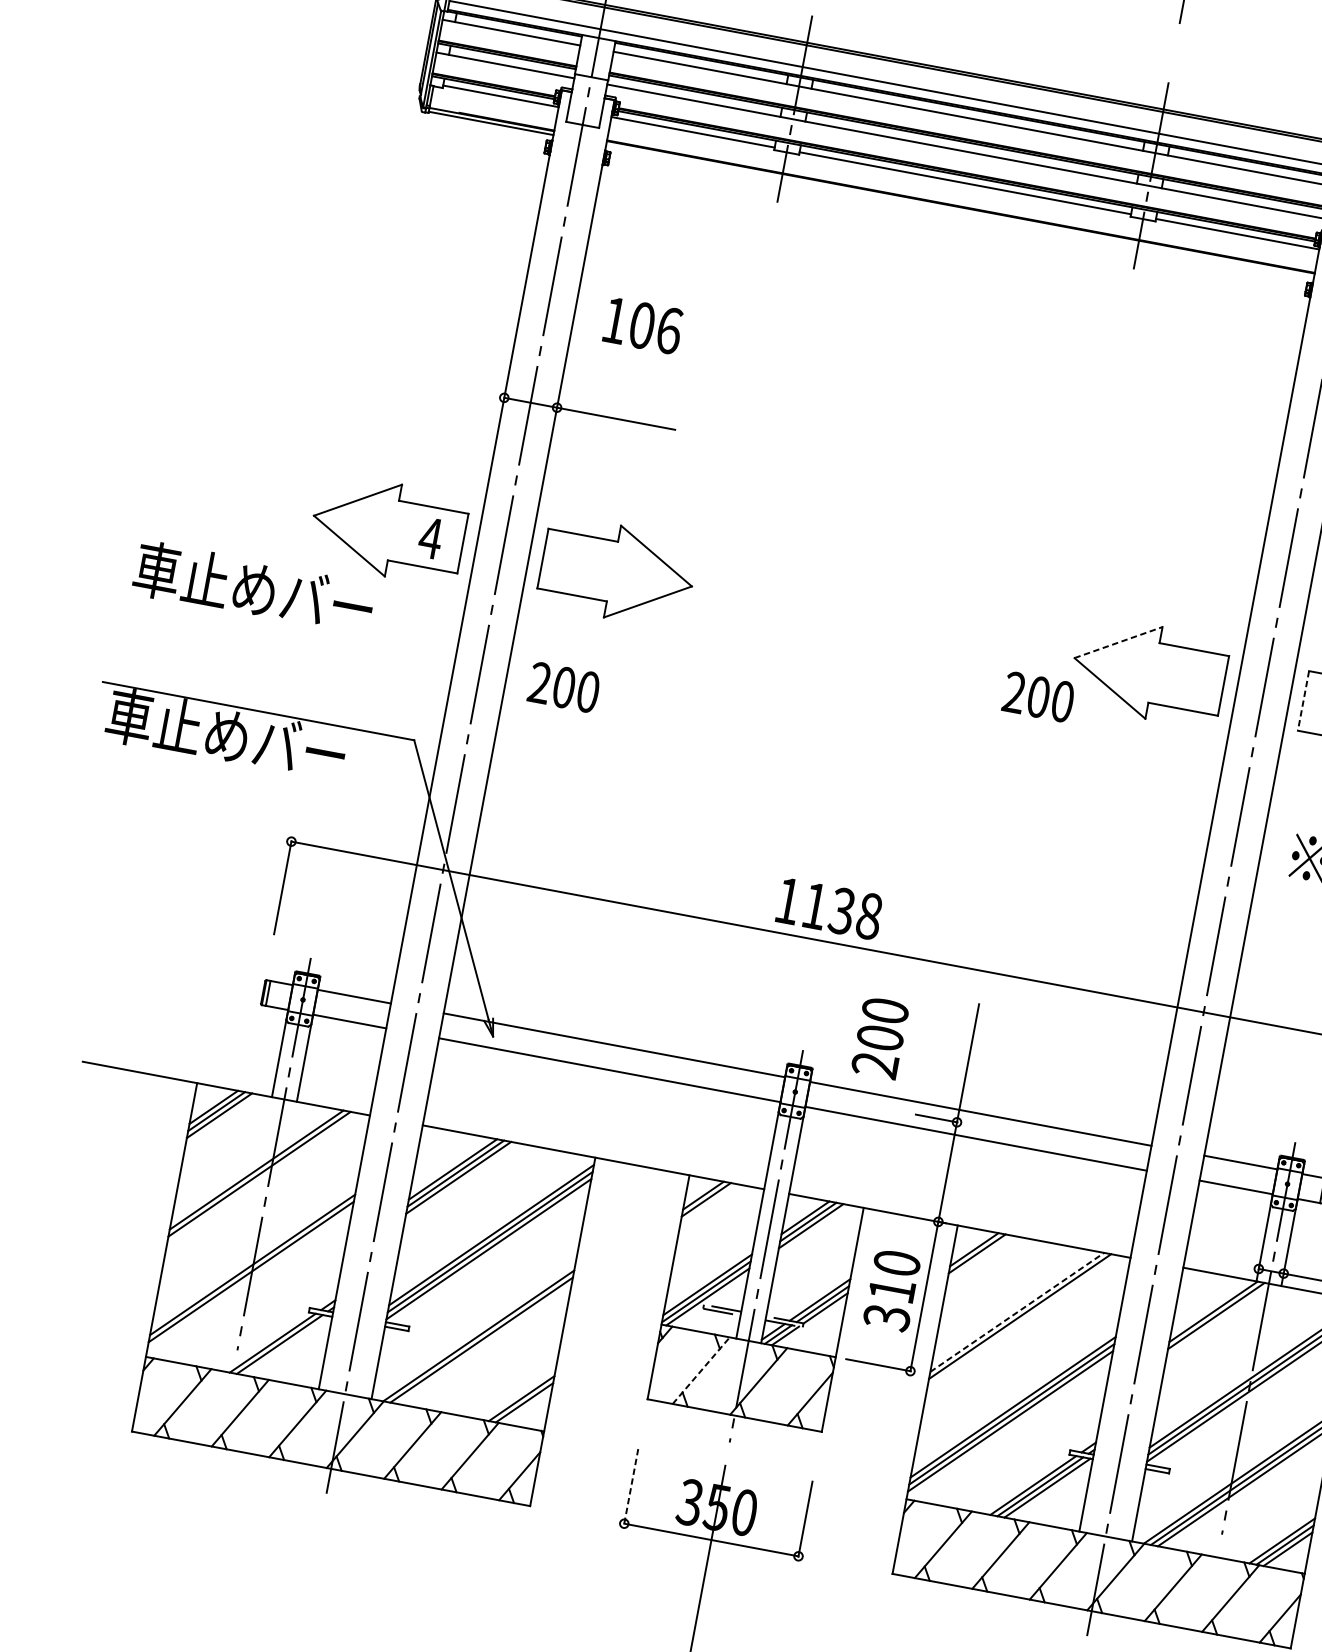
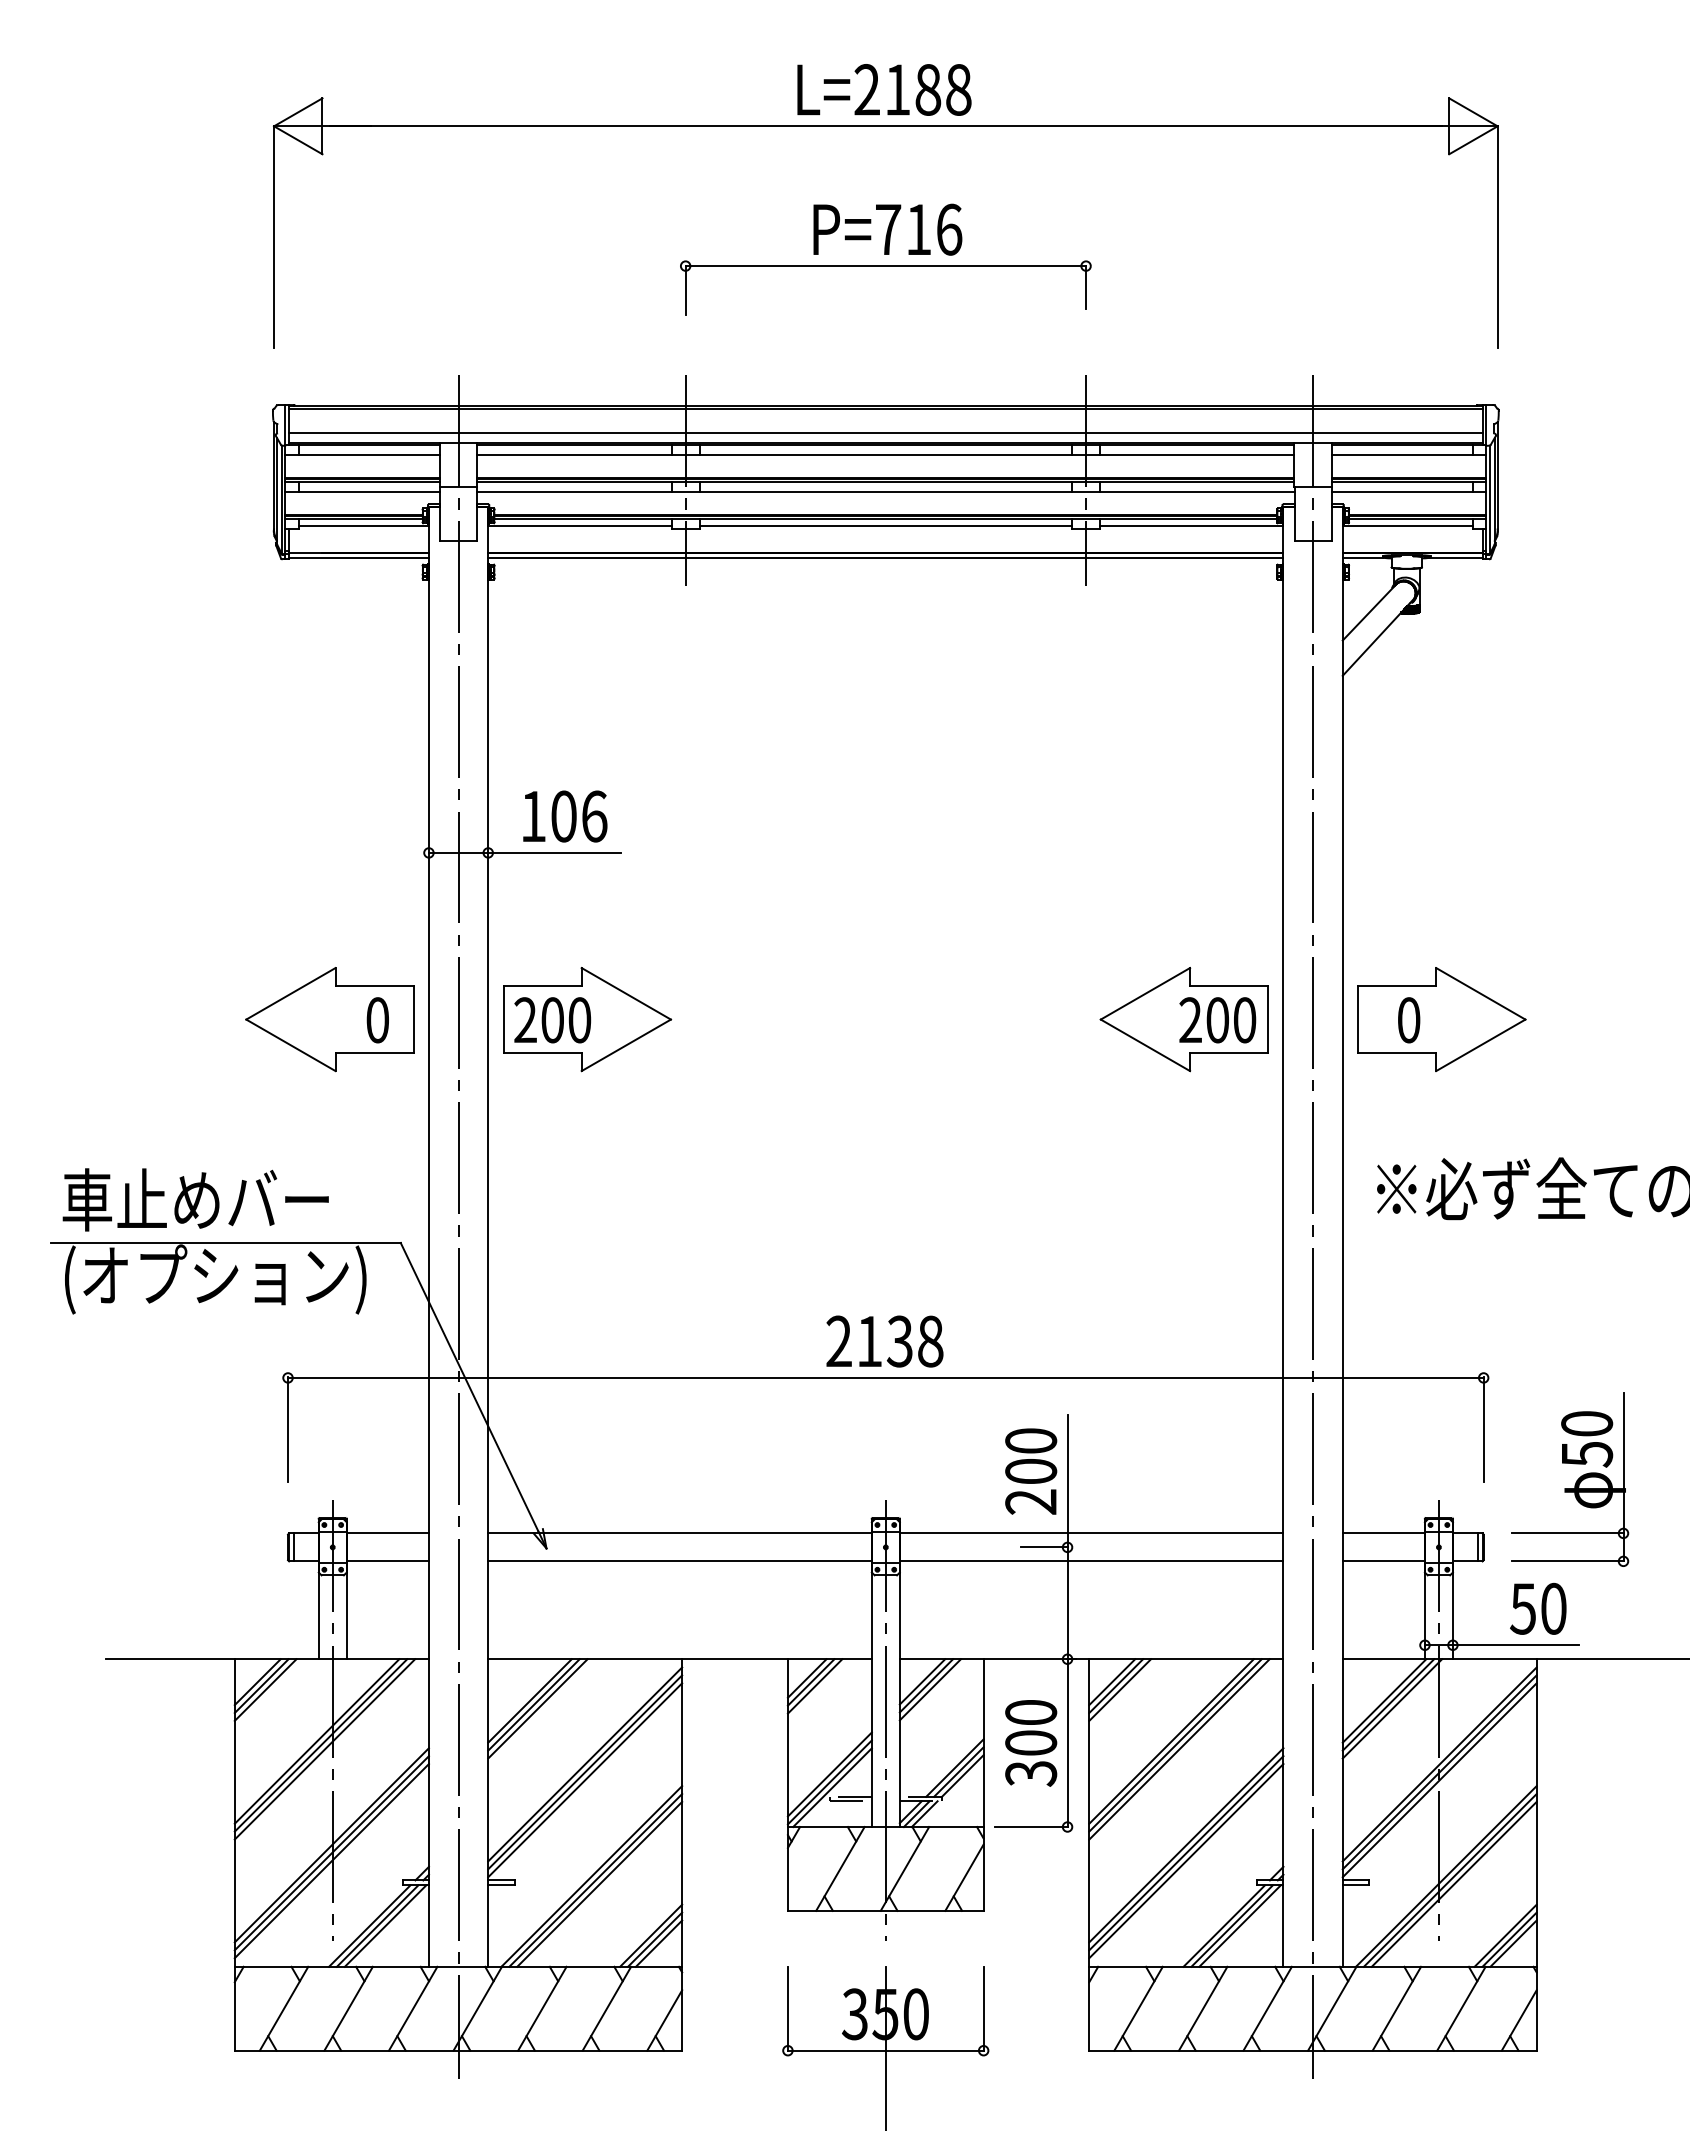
line: (959, 210) -> (885, 557), added
text: (643, 325) -> (565, 816), moved
text: (430, 538) -> (377, 1020), 4 -> 0
text: (253, 588) -> (195, 1199), moved
line: (1118, 642) -> (1145, 993), dashed -> solid
text: (563, 687) -> (552, 1020), moved
text: (1038, 697) -> (1217, 1020), moved
line: (1303, 701) -> (1358, 1020), dashed -> solid
text: (242, 741) -> (214, 1279), 車止めバー -> (オプション)
text: (787, 900) -> (838, 1340), 1138 -> 2138
text: (880, 1038) -> (1031, 1471), moved
line: (262, 1178) -> (324, 1749), added
line: (708, 1203) -> (814, 1686), added
line: (980, 1257) -> (1120, 1689), added
line: (249, 1279) -> (331, 1861), added
text: (892, 1289) -> (1031, 1742), 310 -> 300
line: (1017, 1312) -> (1171, 1741), dashed -> solid
line: (1219, 1319) -> (1392, 1708), added
line: (1022, 1320) -> (1179, 1749), added
line: (484, 1343) -> (599, 1883), added
line: (286, 1345) -> (385, 1925), added
line: (701, 1370) -> (840, 1868), dashed -> solid
line: (526, 1406) -> (658, 1943), added
line: (630, 1486) -> (787, 2009), dashed -> solid

